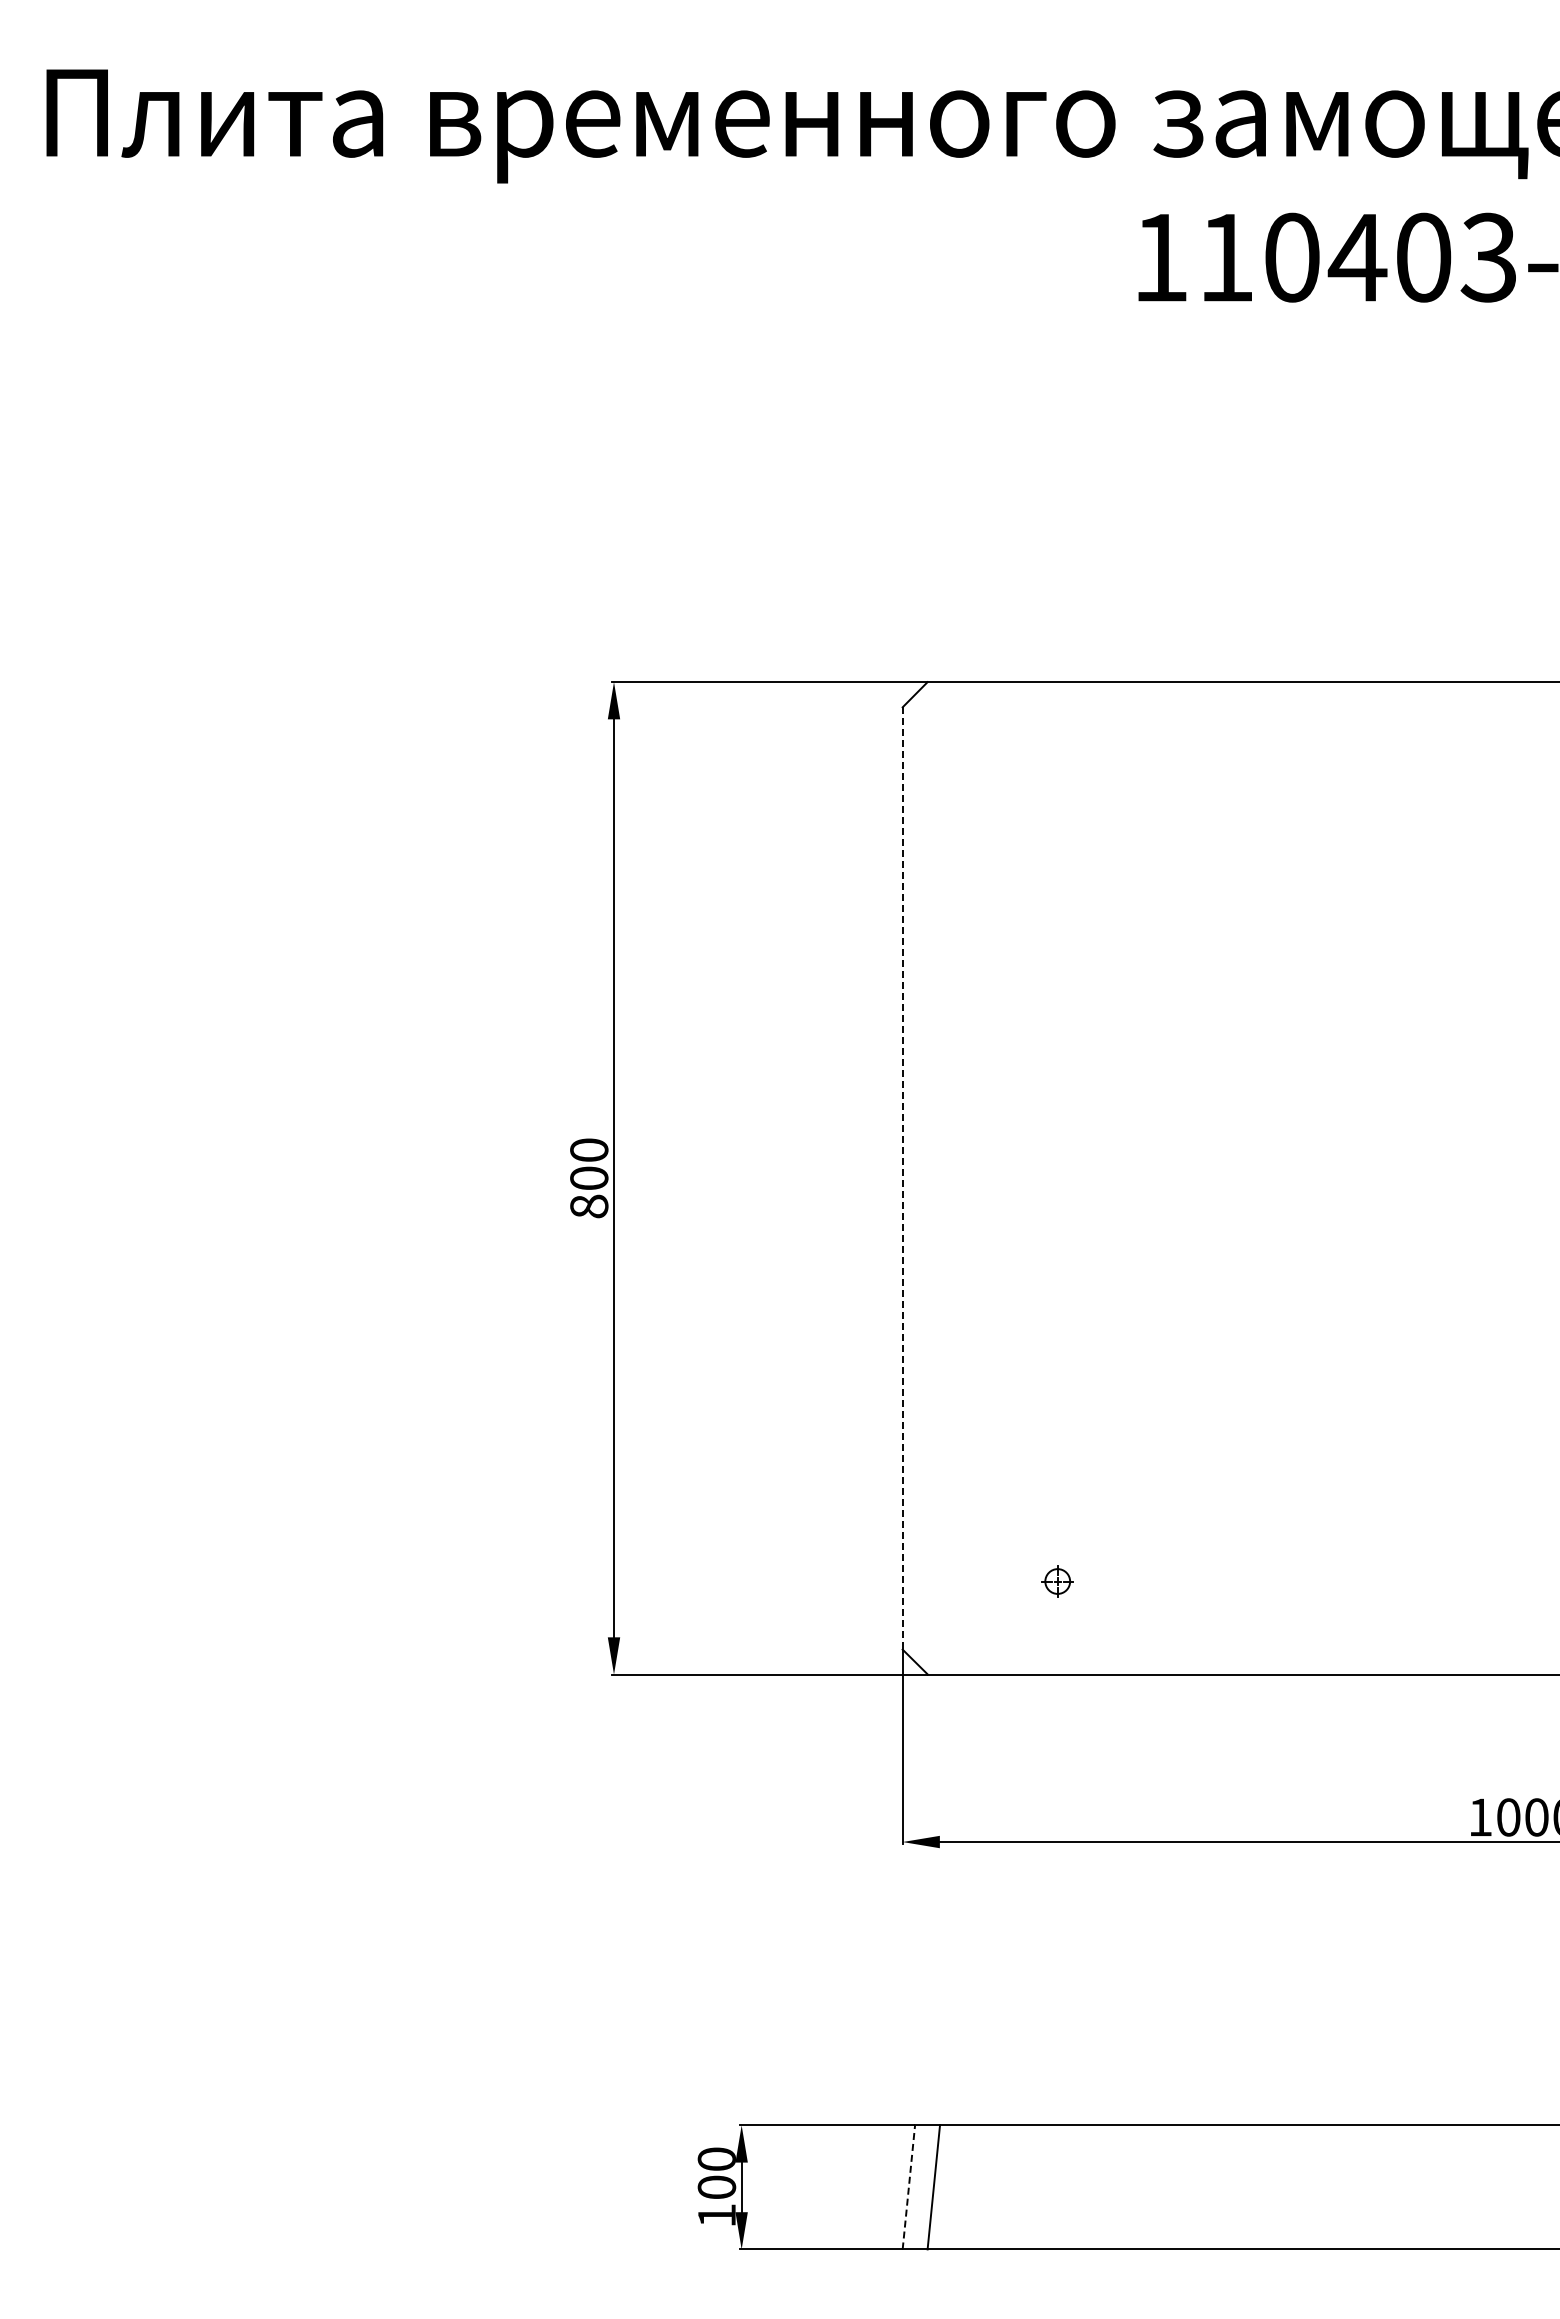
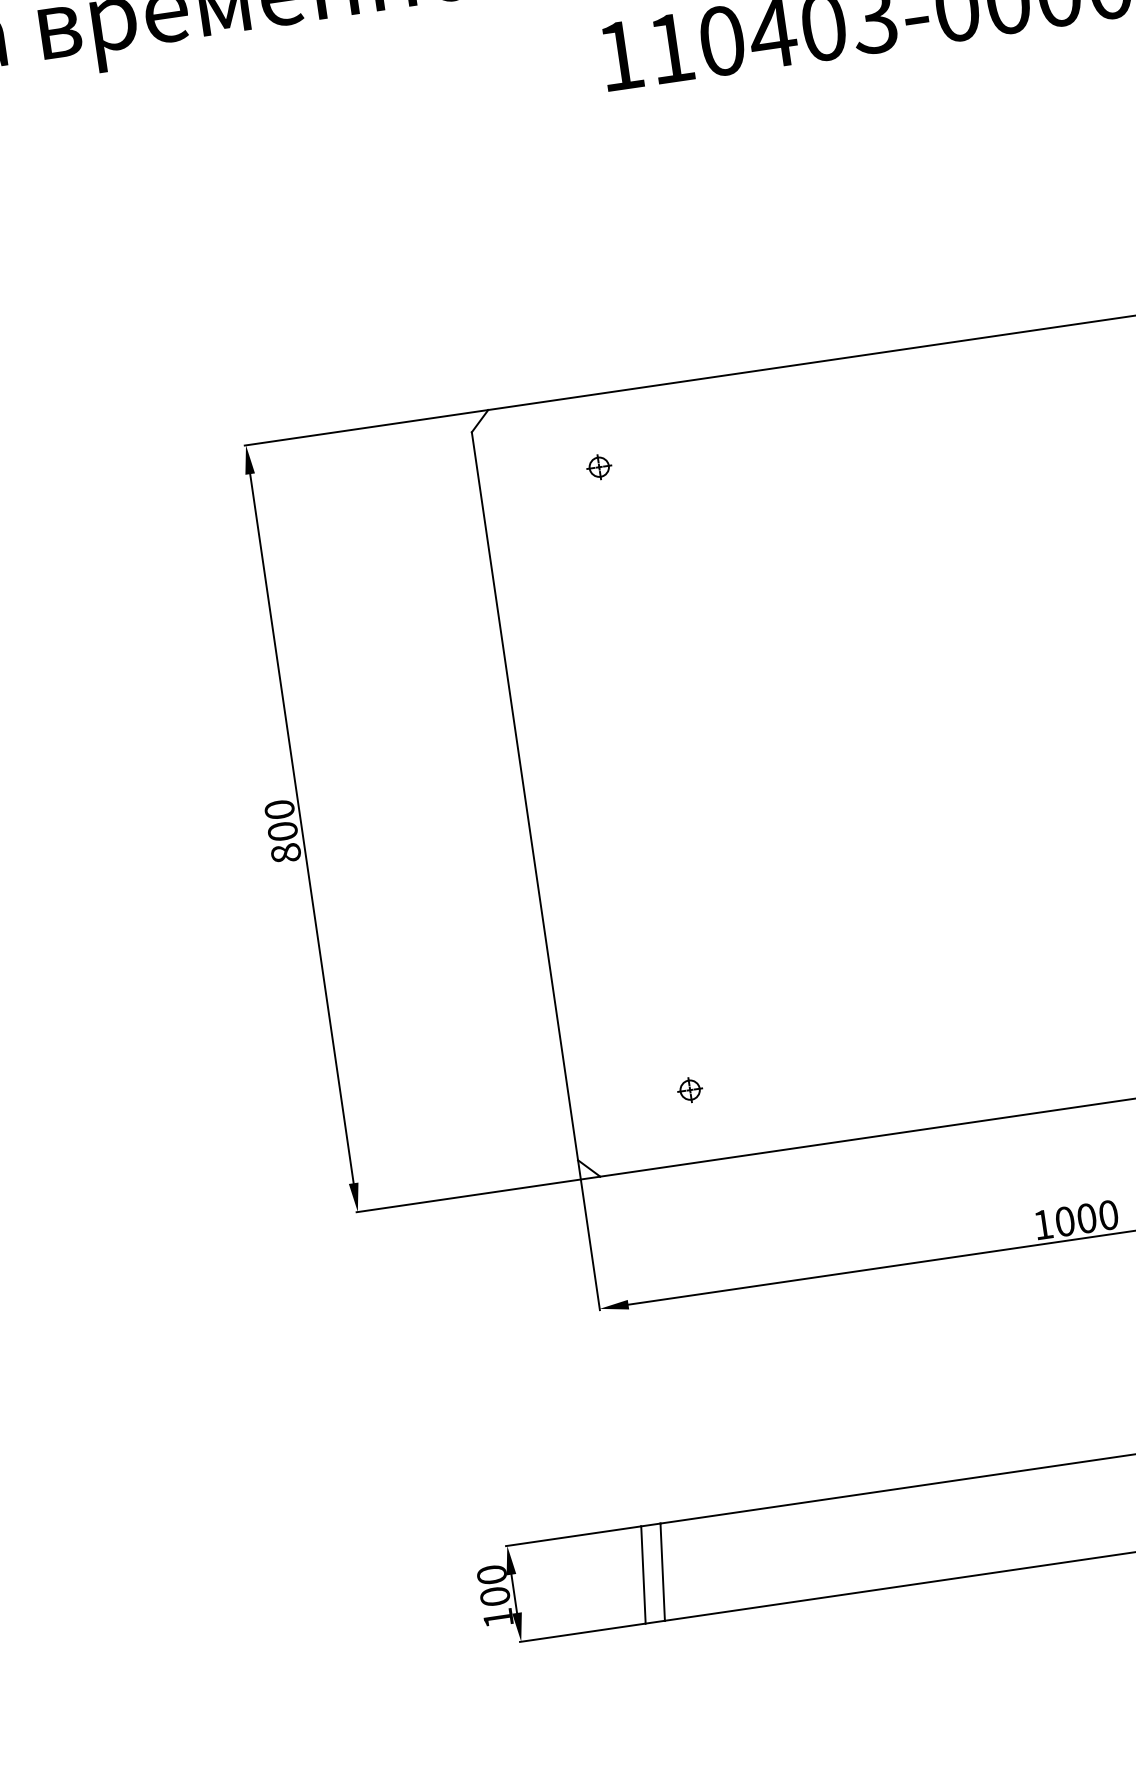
part: (1057, 775) -> (599, 467), added
line: (902, 1178) -> (524, 796), dashed -> solid
line: (908, 2186) -> (643, 1574), dashed -> solid

